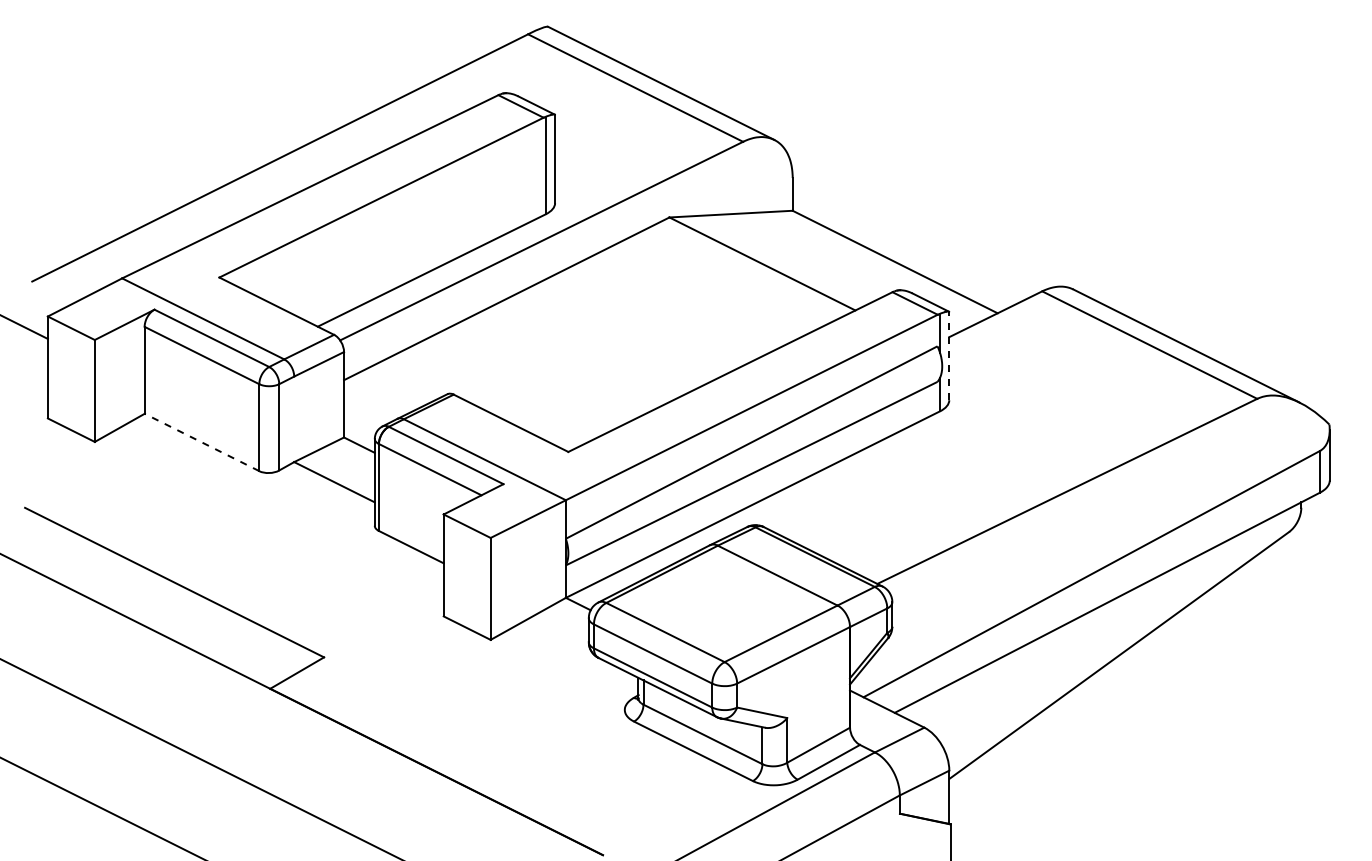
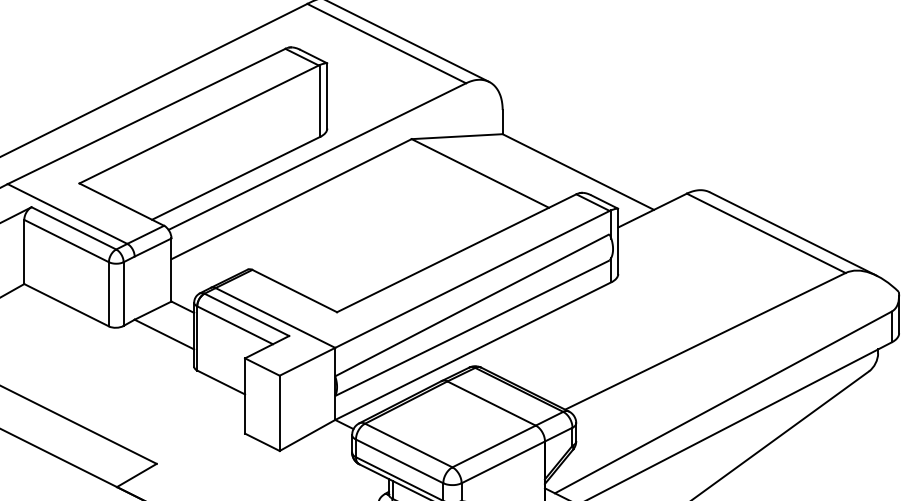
line: (949, 356) -> (618, 241), dashed -> solid
line: (201, 442) -> (66, 305), dashed -> solid

